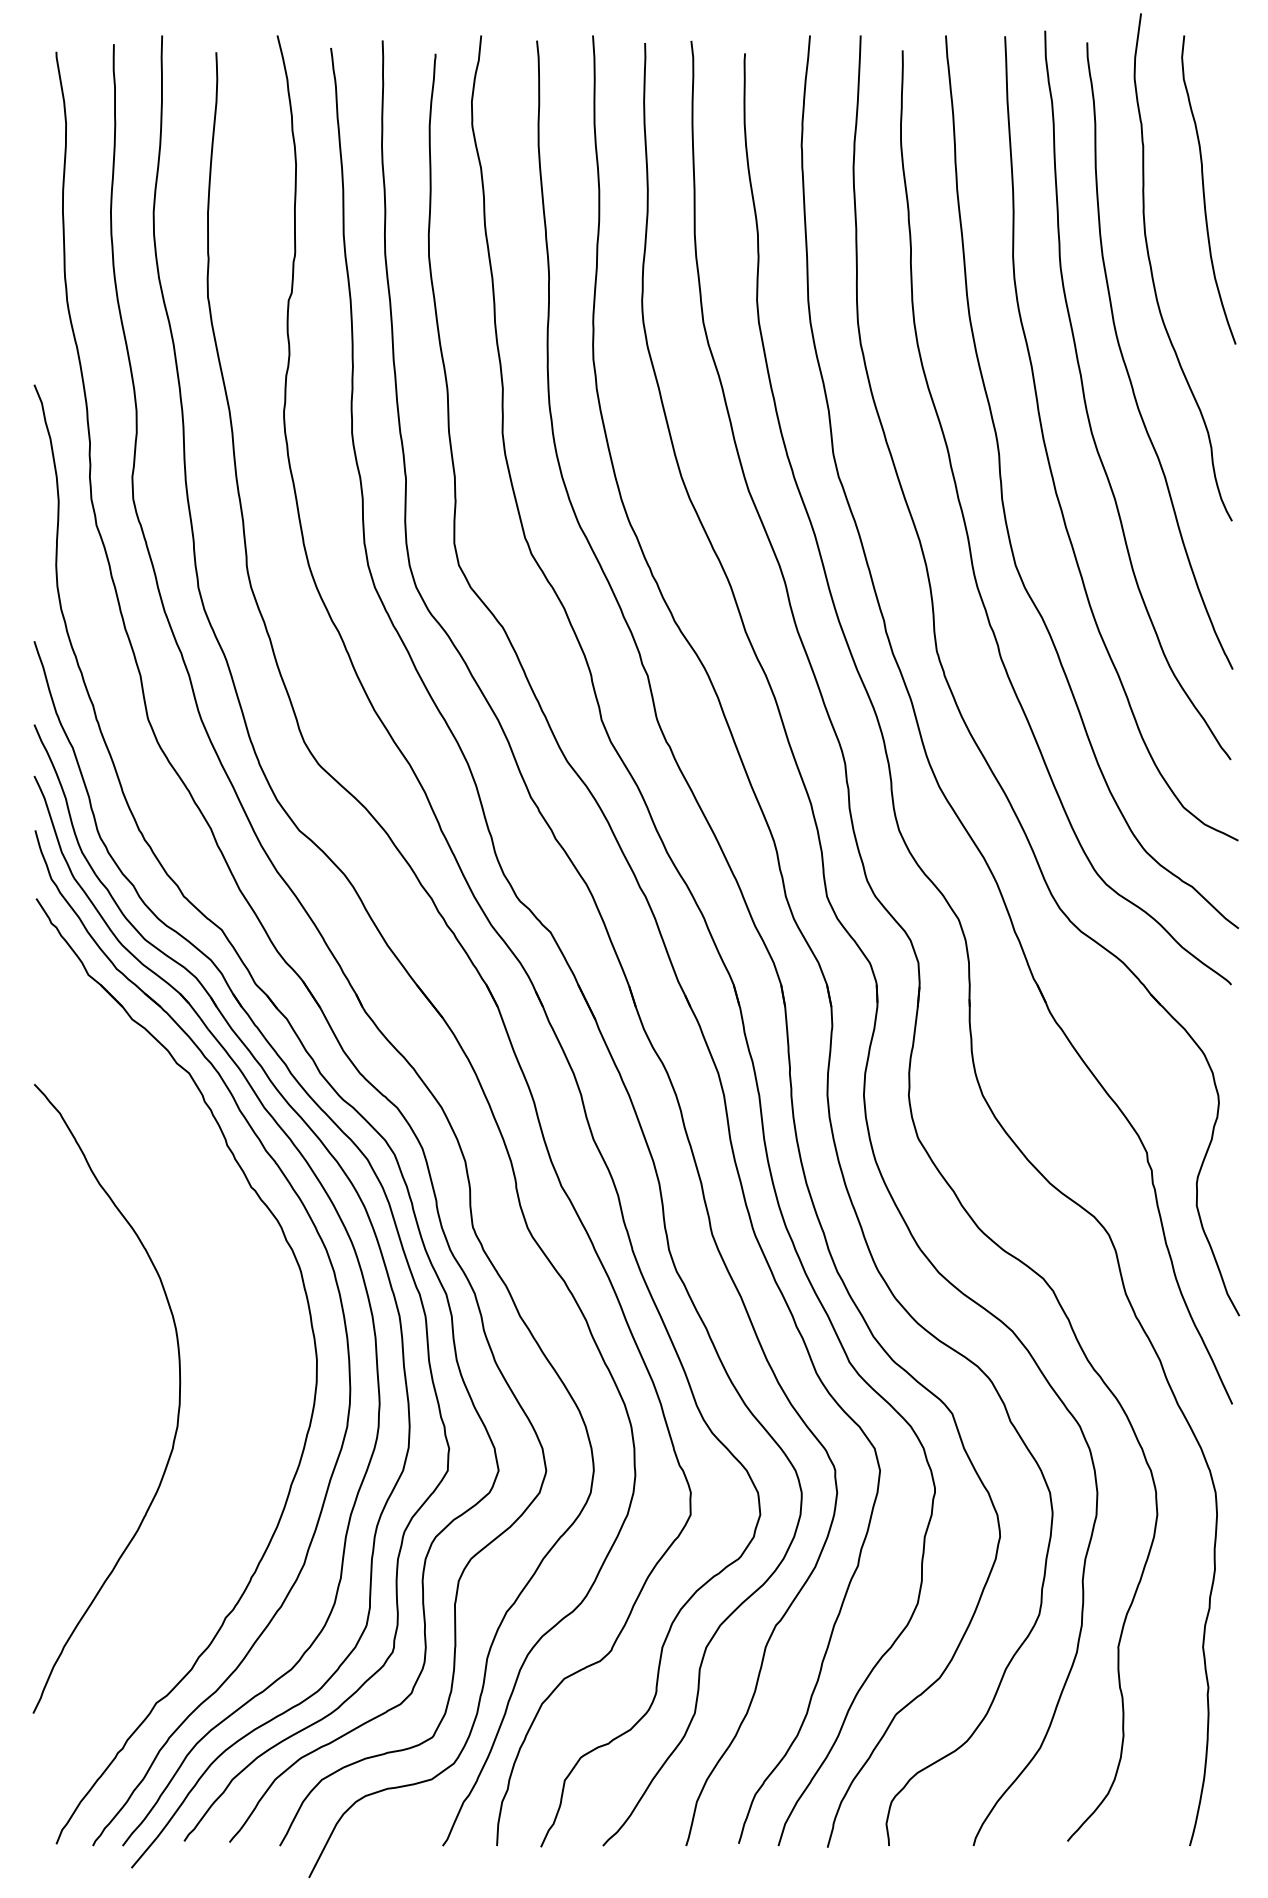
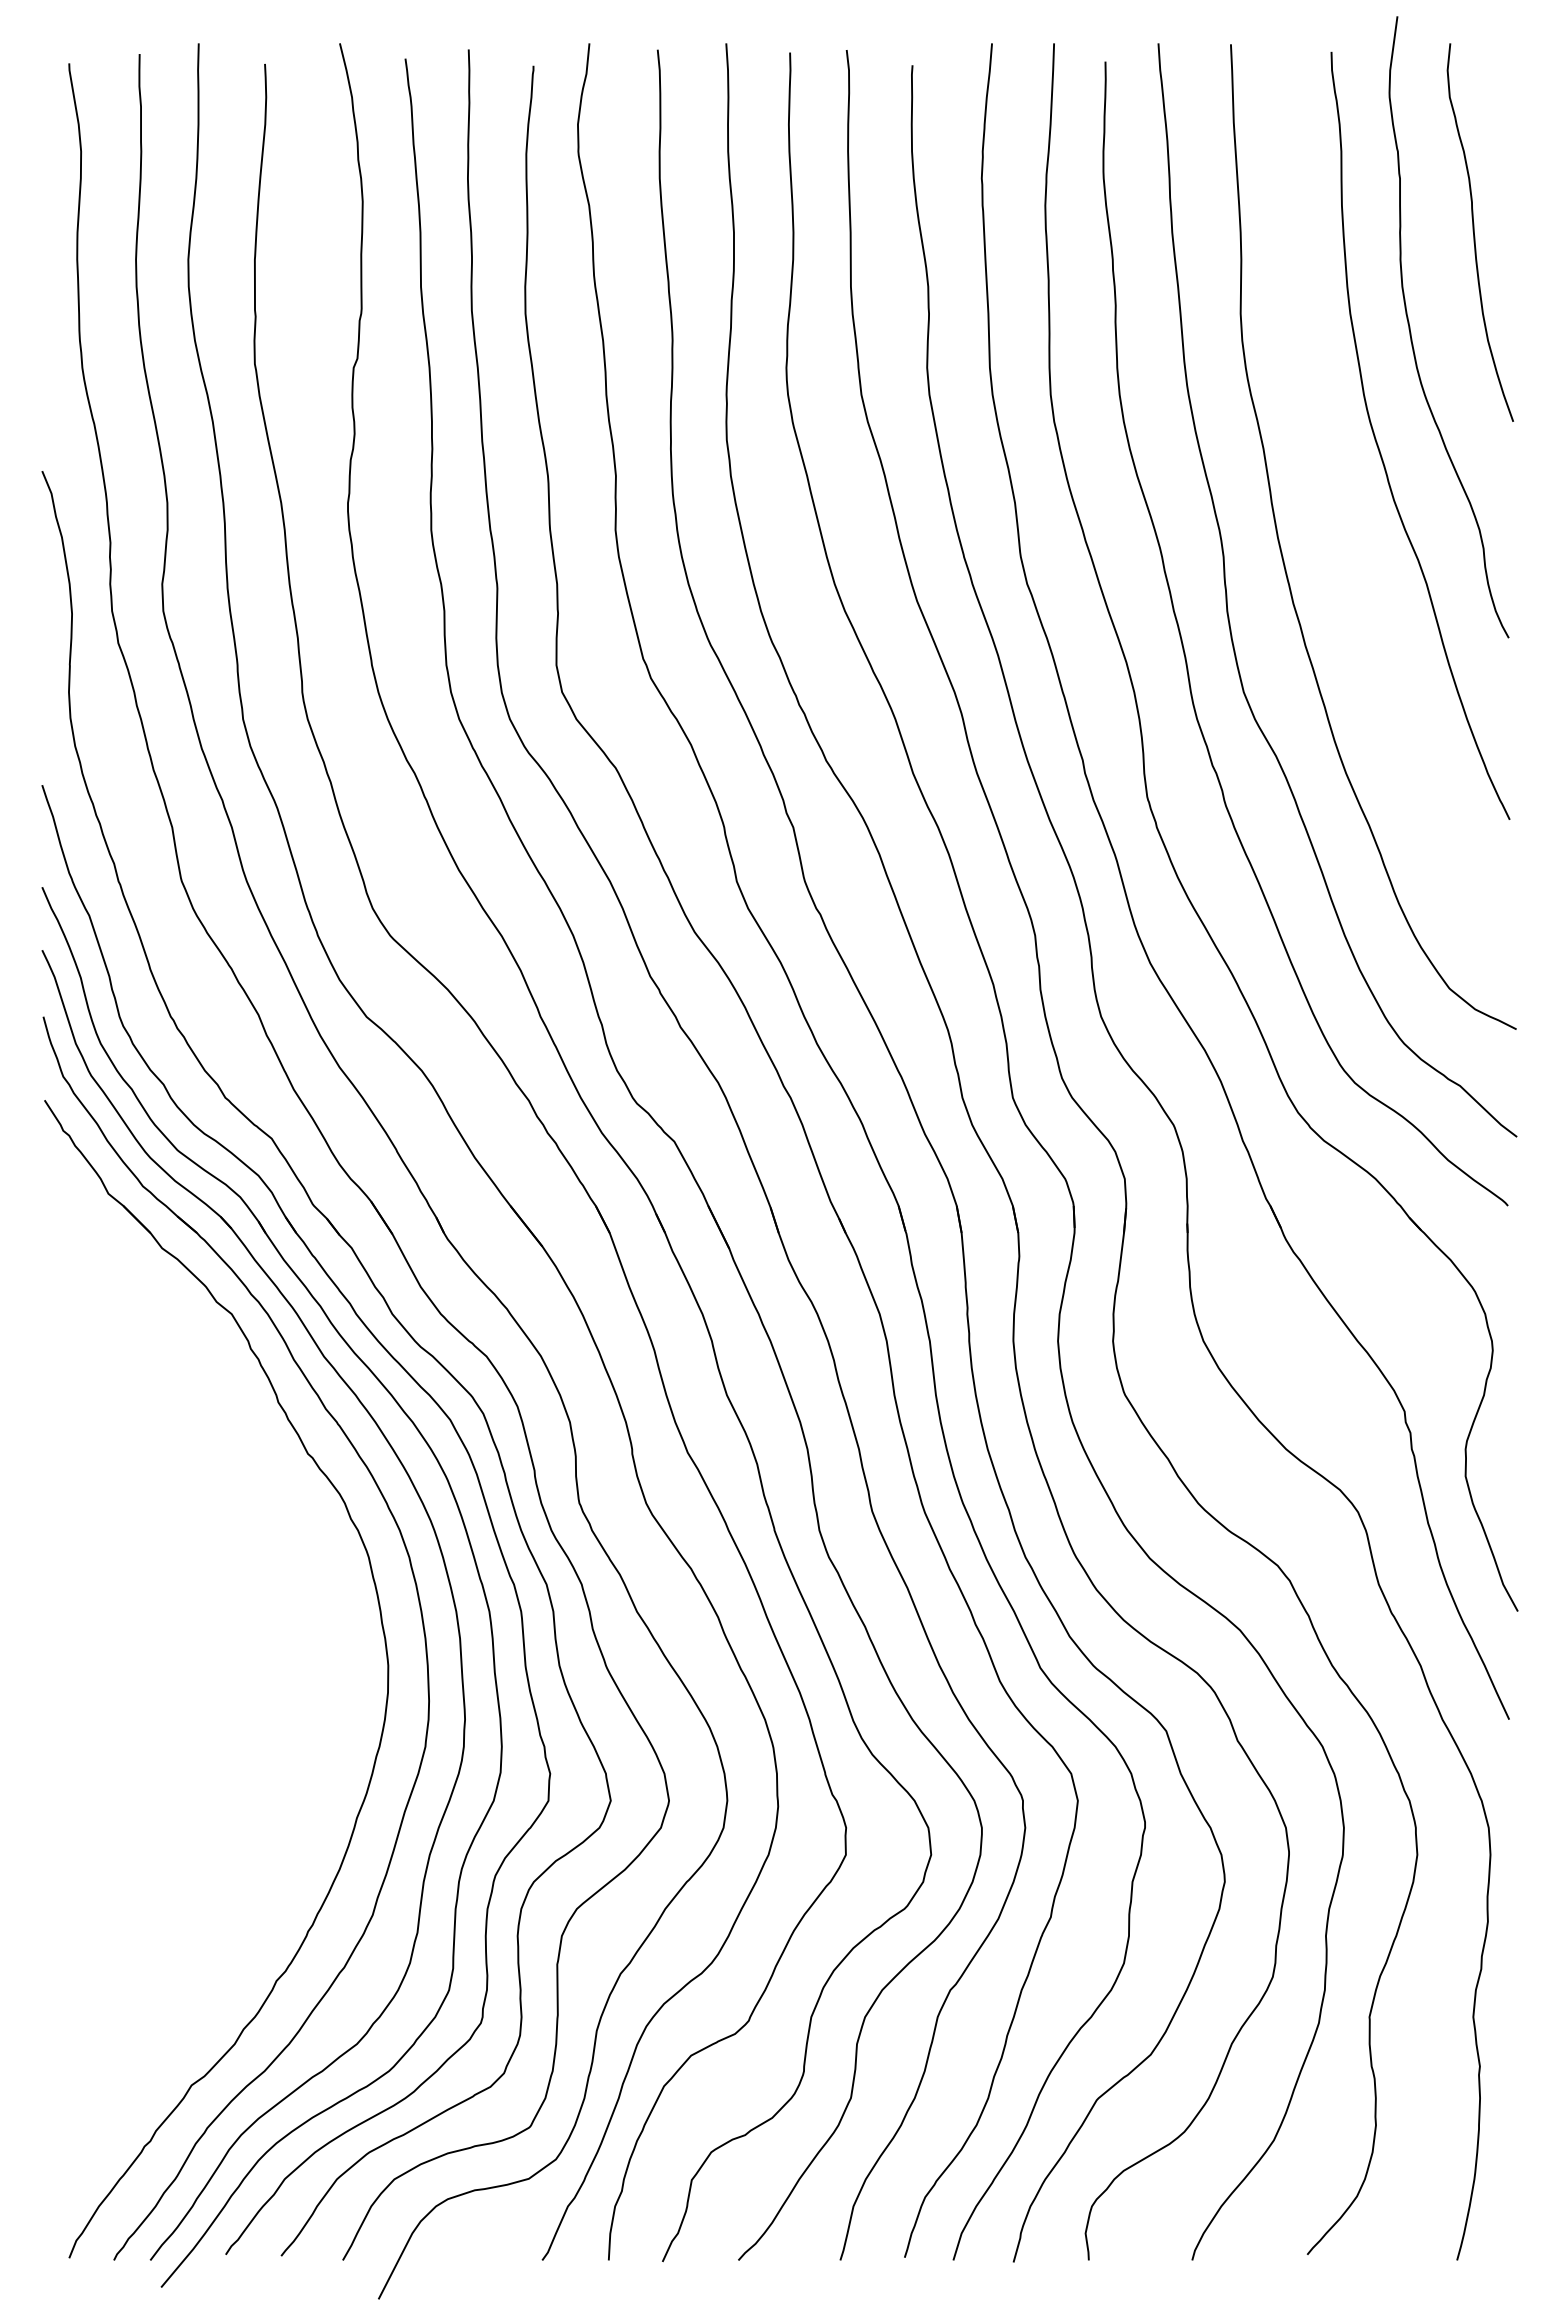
curve: (1086, 402) -> (1330, 492), removed
curve: (178, 1400) -> (218, 1714), removed

